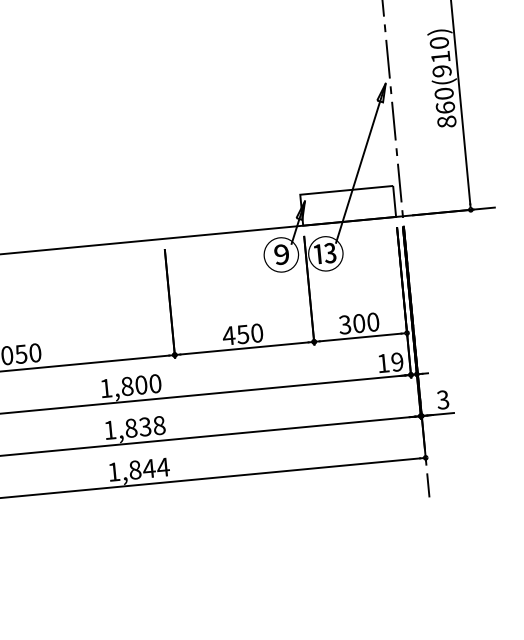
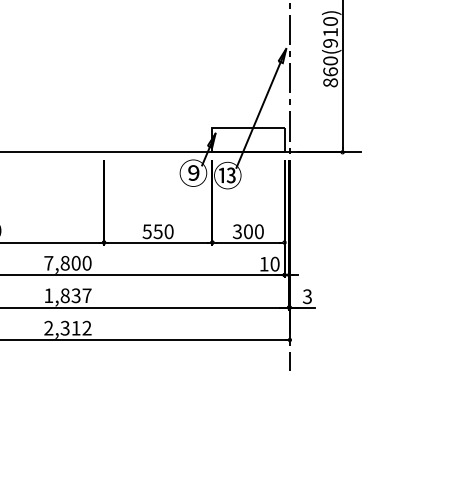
text: (229, 335) -> (147, 231), 450 -> 550
text: (396, 362) -> (274, 264), 19 -> 10
text: (105, 388) -> (48, 263), 1,800 -> 7,800
text: (158, 425) -> (86, 295), 1,838 -> 1,837
text: (138, 468) -> (67, 327), 1,844 -> 2,312

